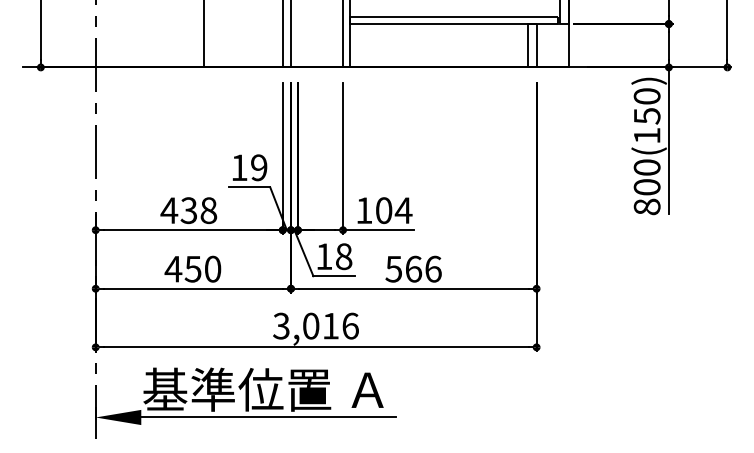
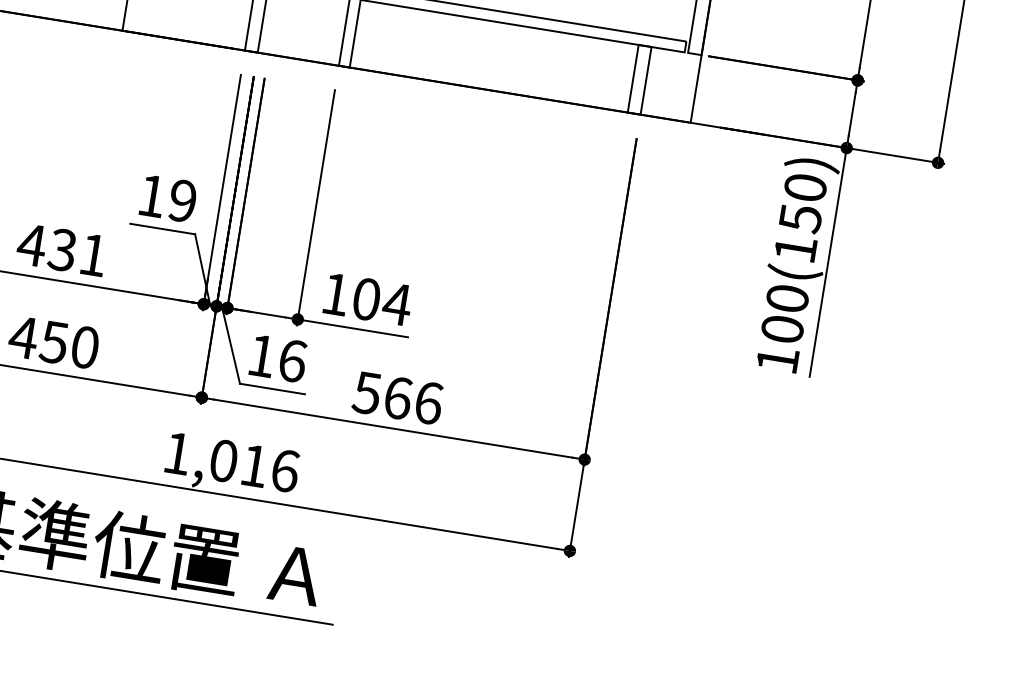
text: (646, 206) -> (776, 359), 800(150) -> 100(150)
text: (208, 210) -> (93, 254), 438 -> 431
text: (344, 256) -> (293, 360), 18 -> 16
text: (281, 325) -> (177, 452), 3,016 -> 1,016

